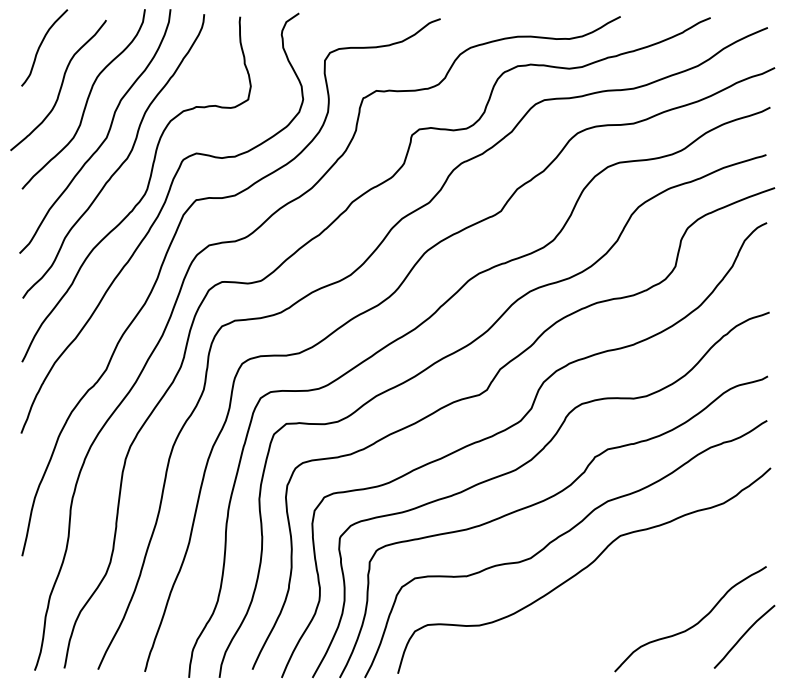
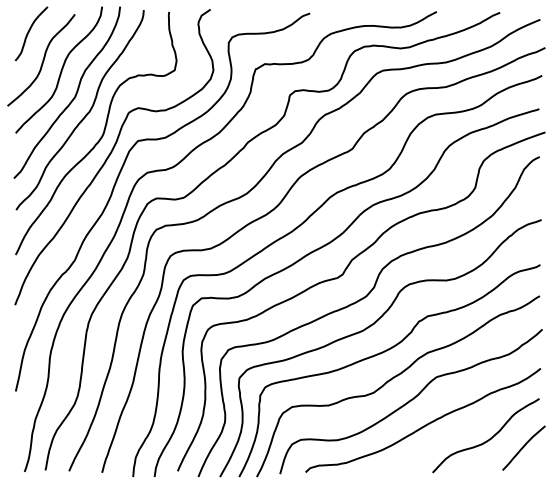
curve: (604, 603) -> (425, 424), added

